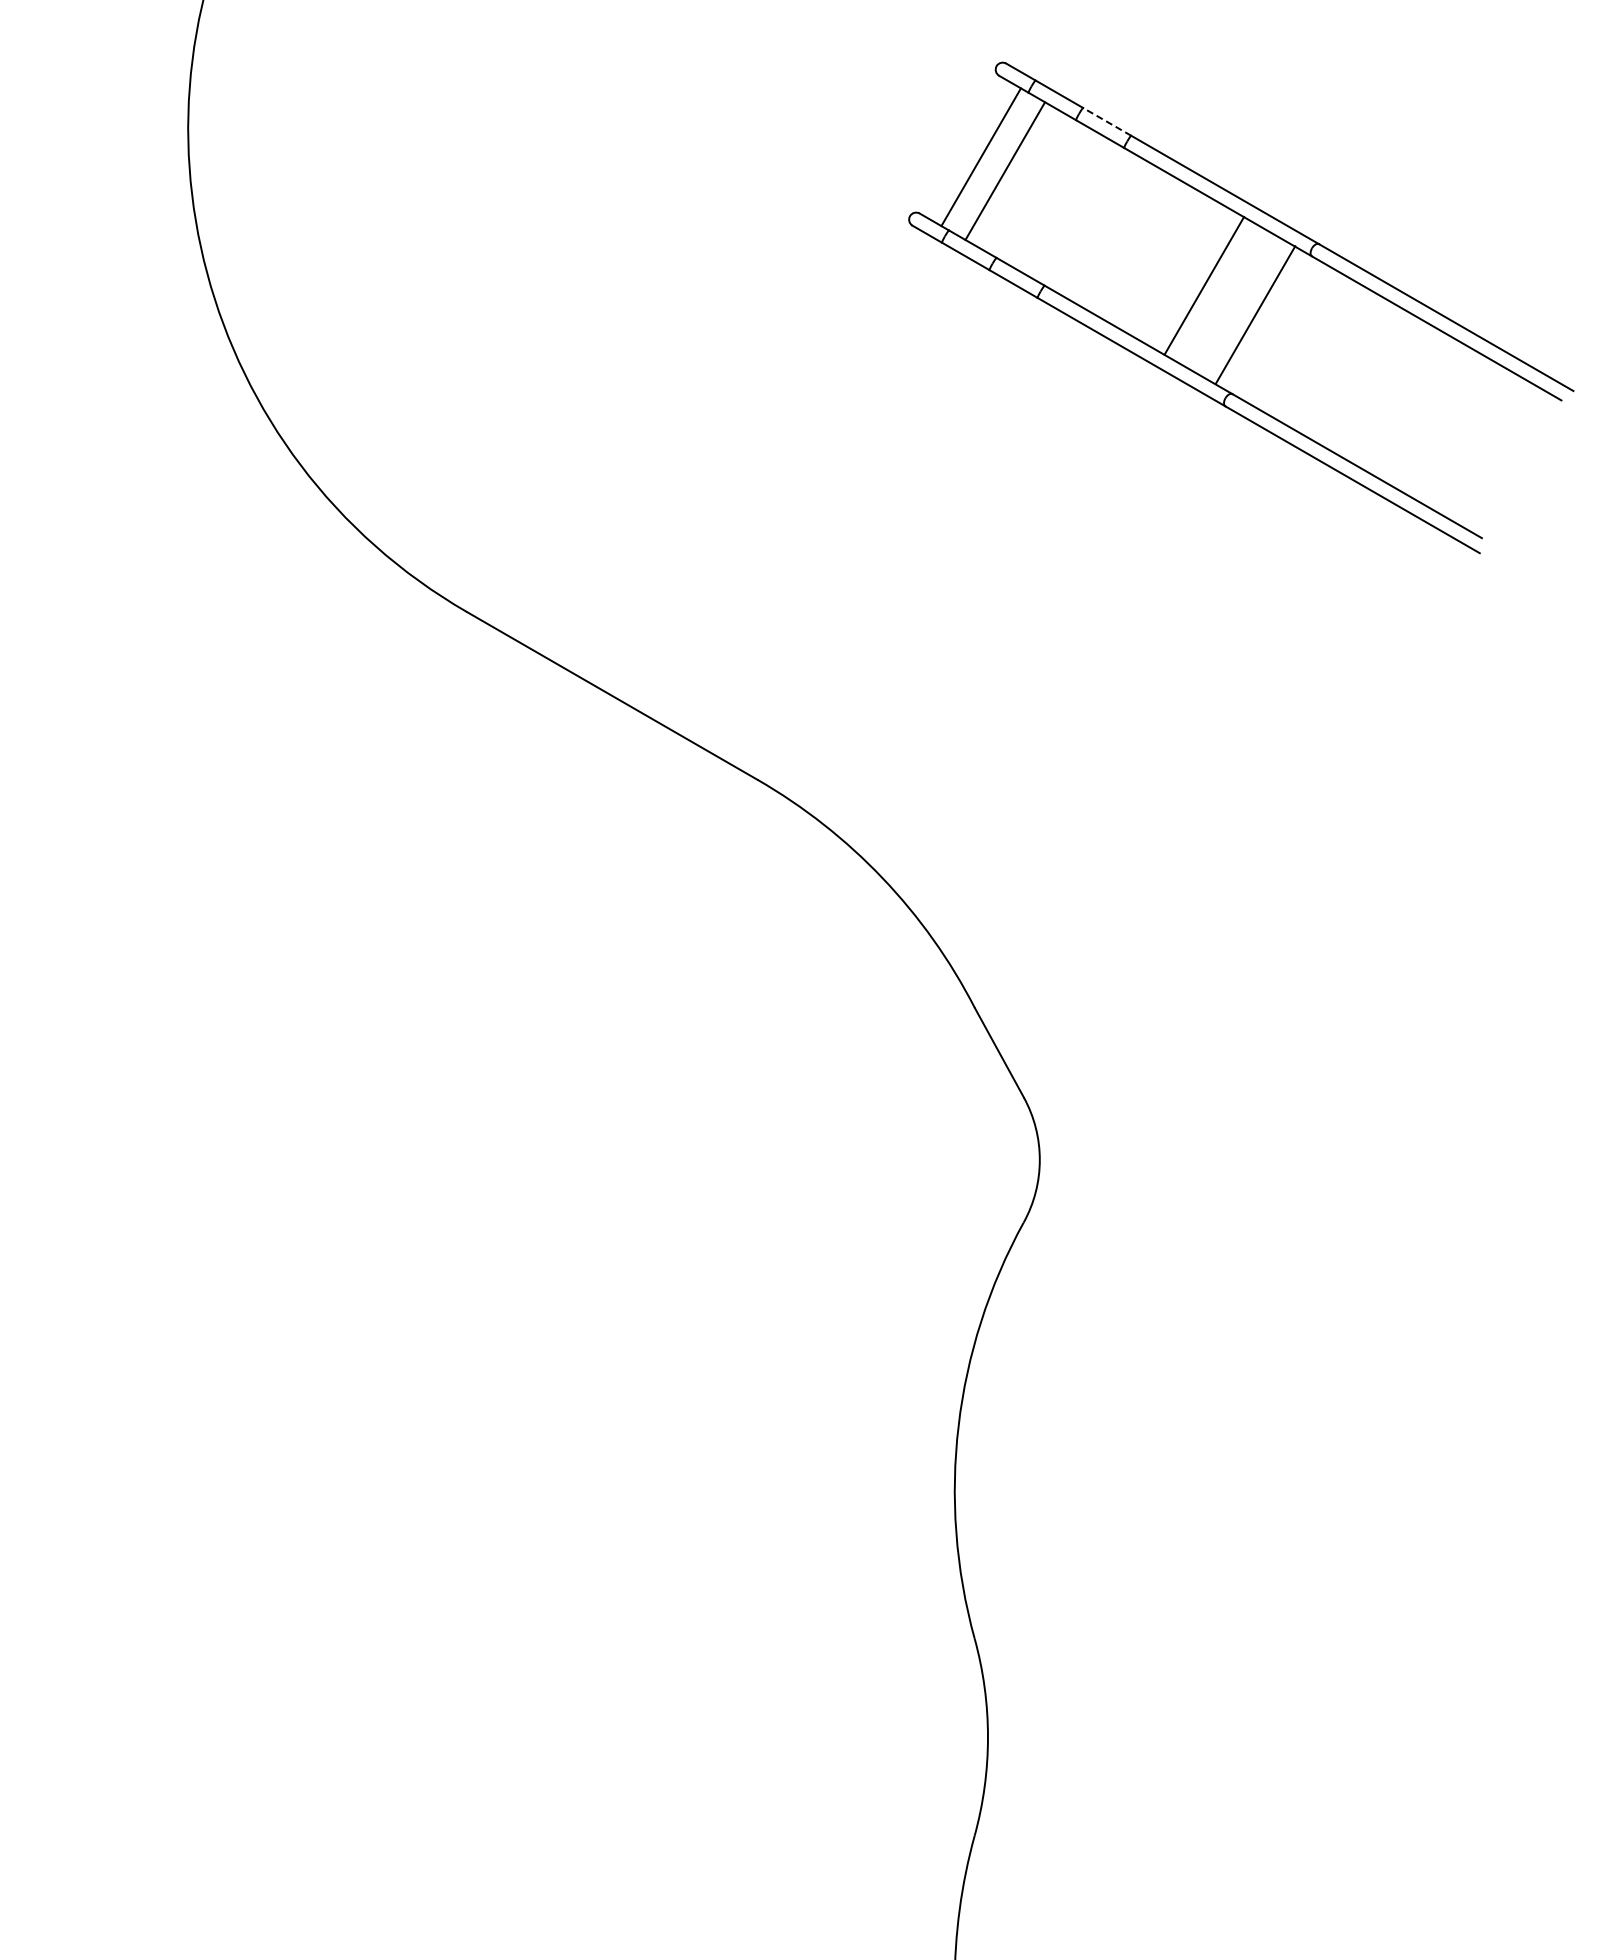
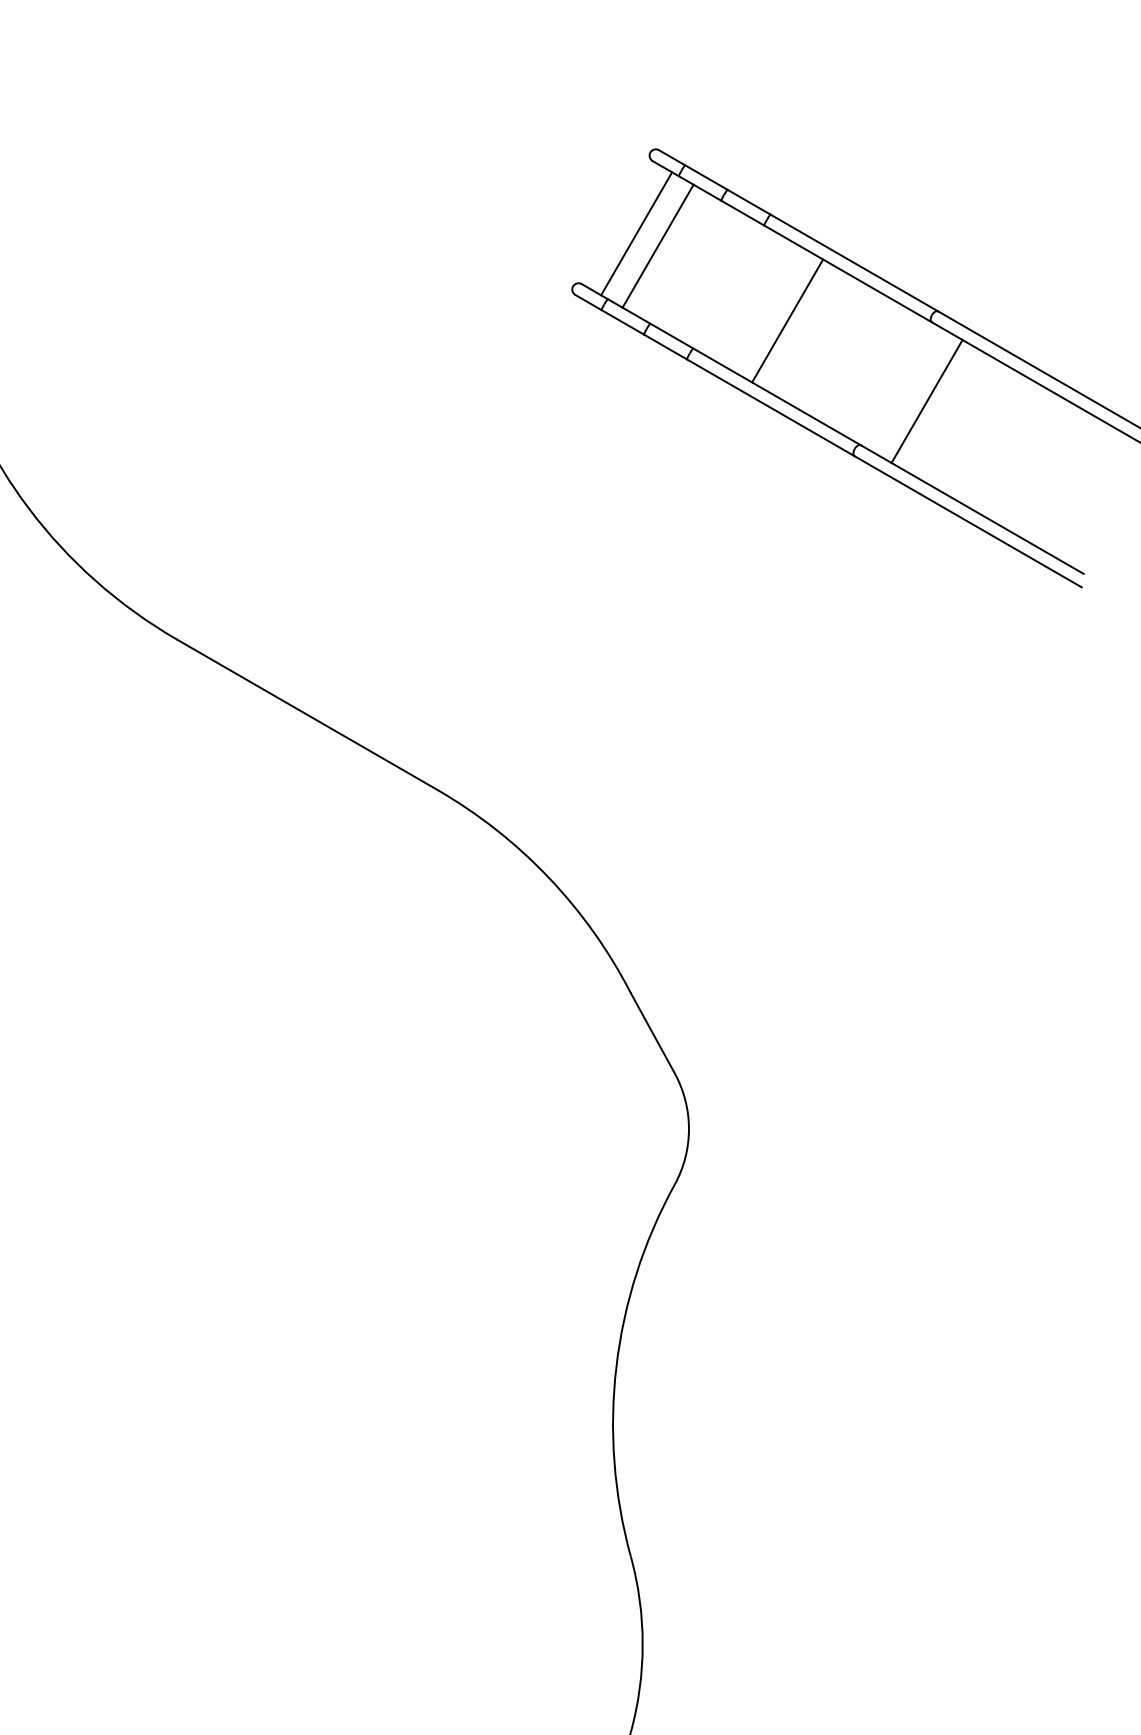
line: (1107, 121) -> (749, 201), dashed -> solid
line: (1204, 285) -> (787, 320), moved
line: (1255, 314) -> (927, 401), moved

